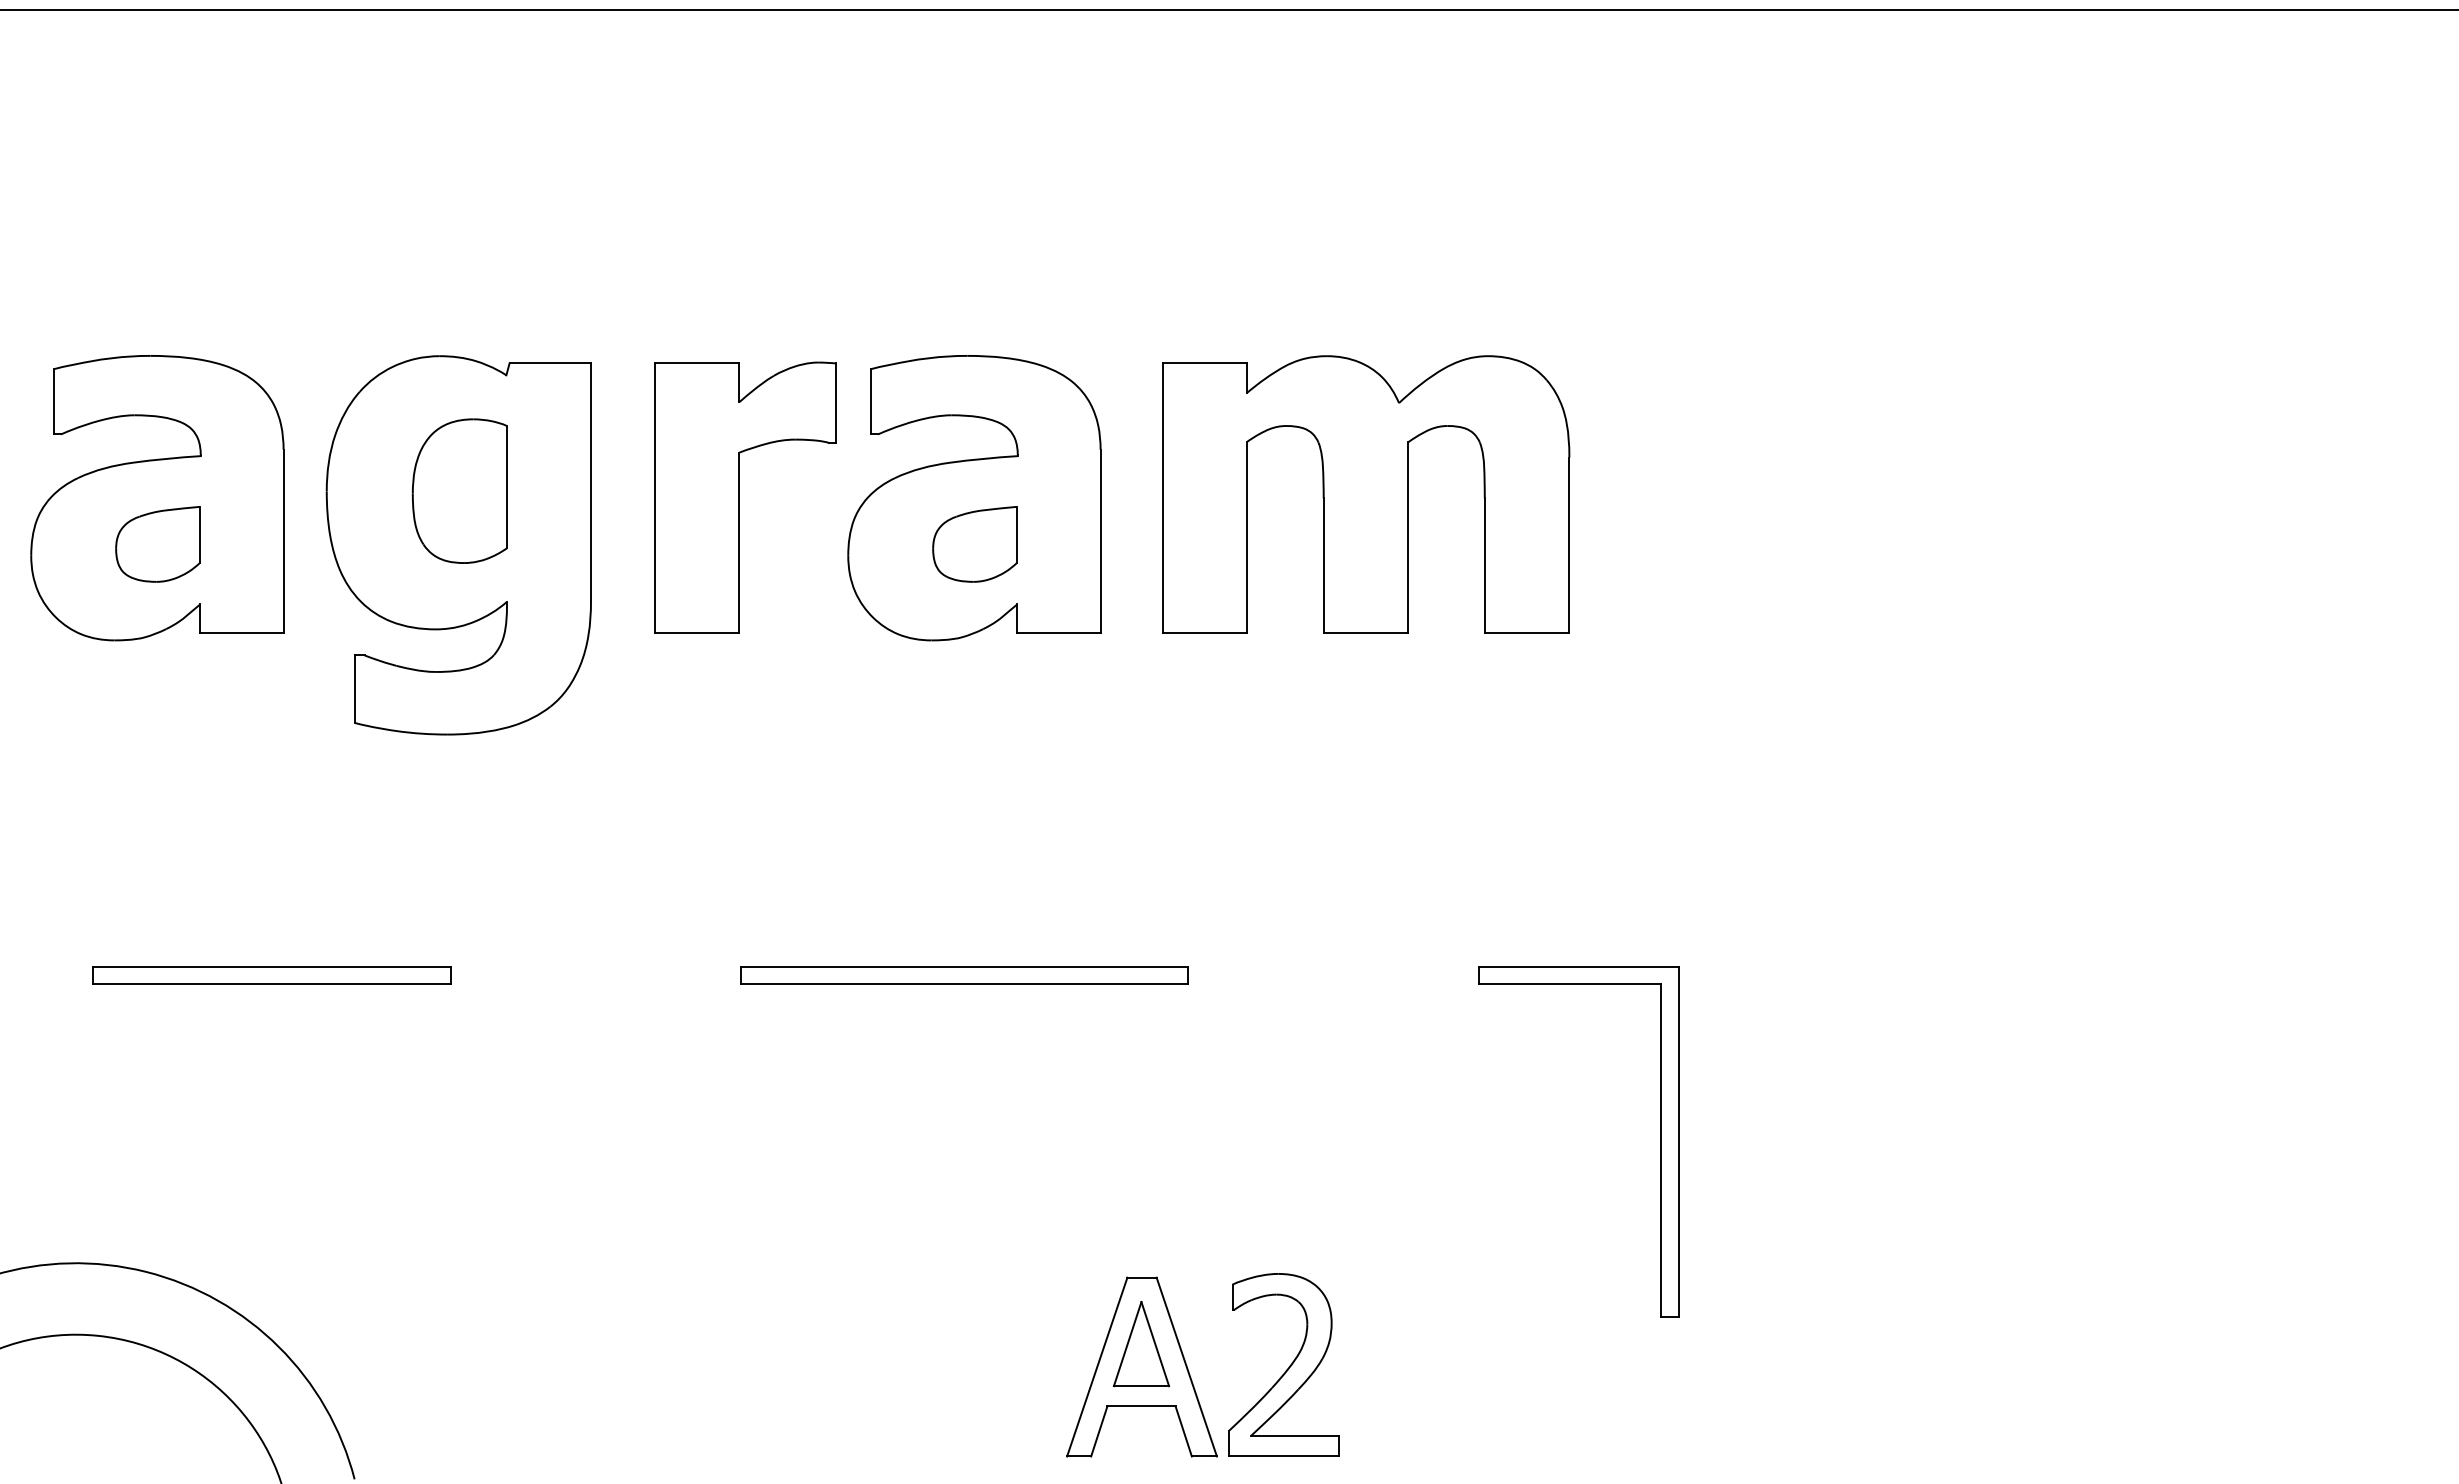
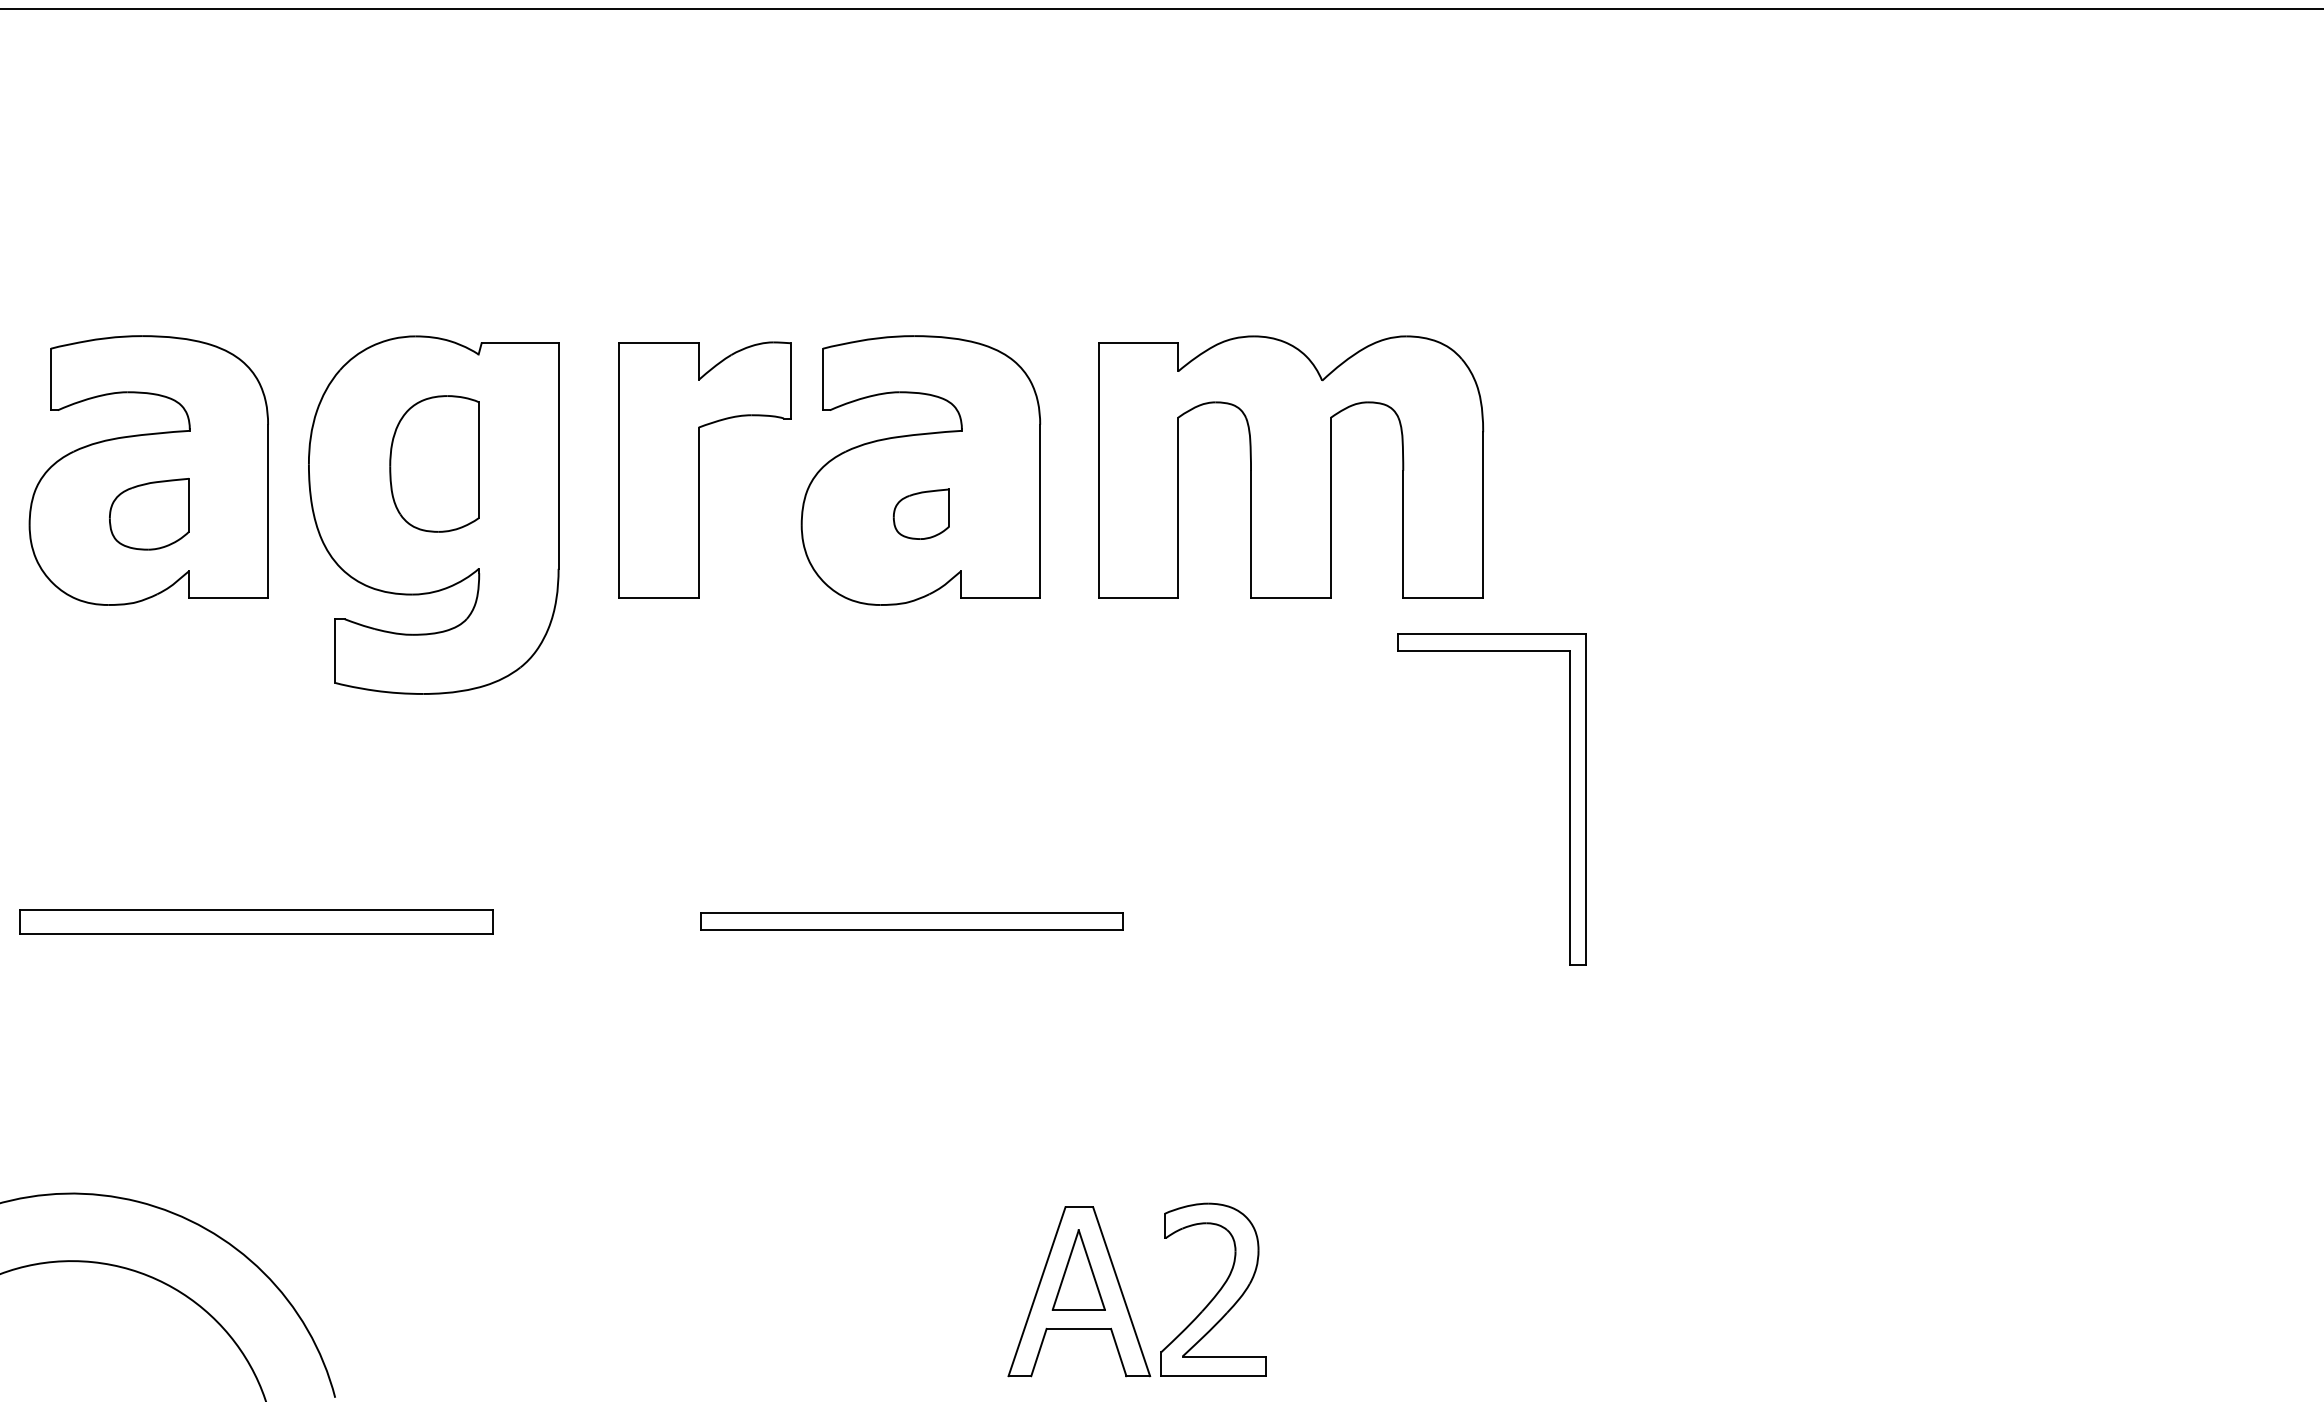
part: (974, 544) -> (921, 514), size x0.7
part: (271, 975) -> (256, 921), size x1.4
part: (1660, 1141) -> (1569, 799), moved

